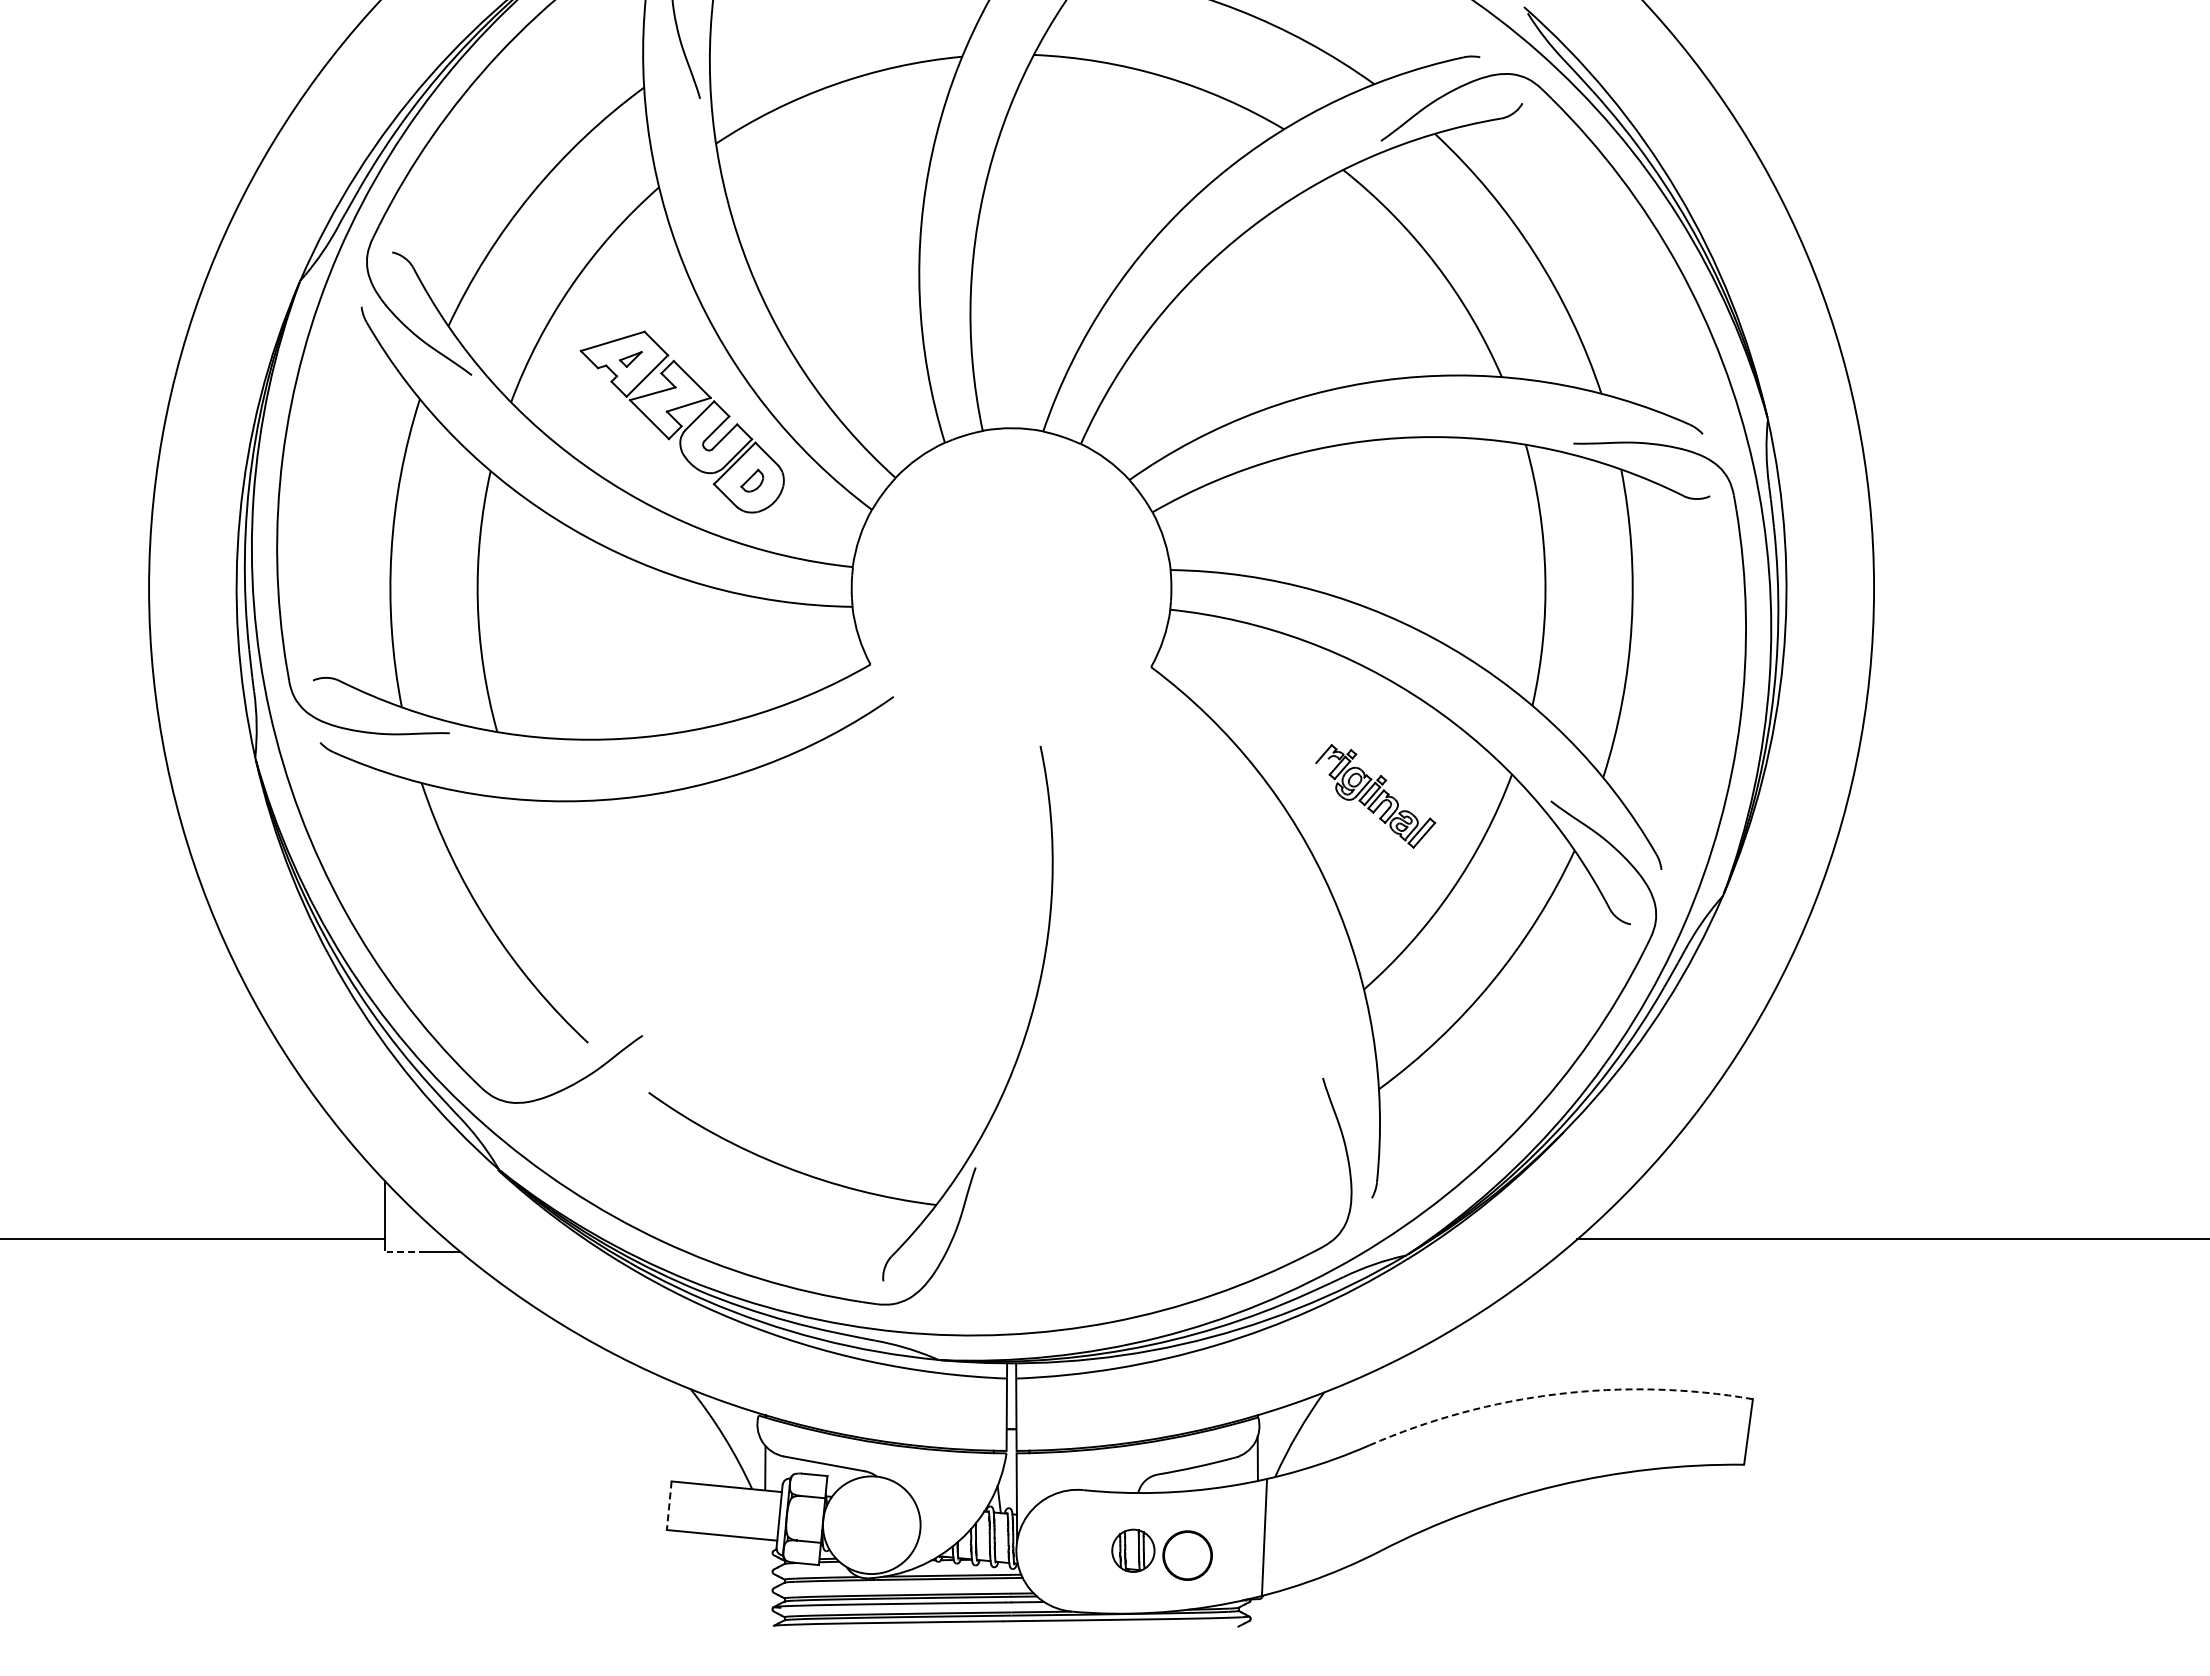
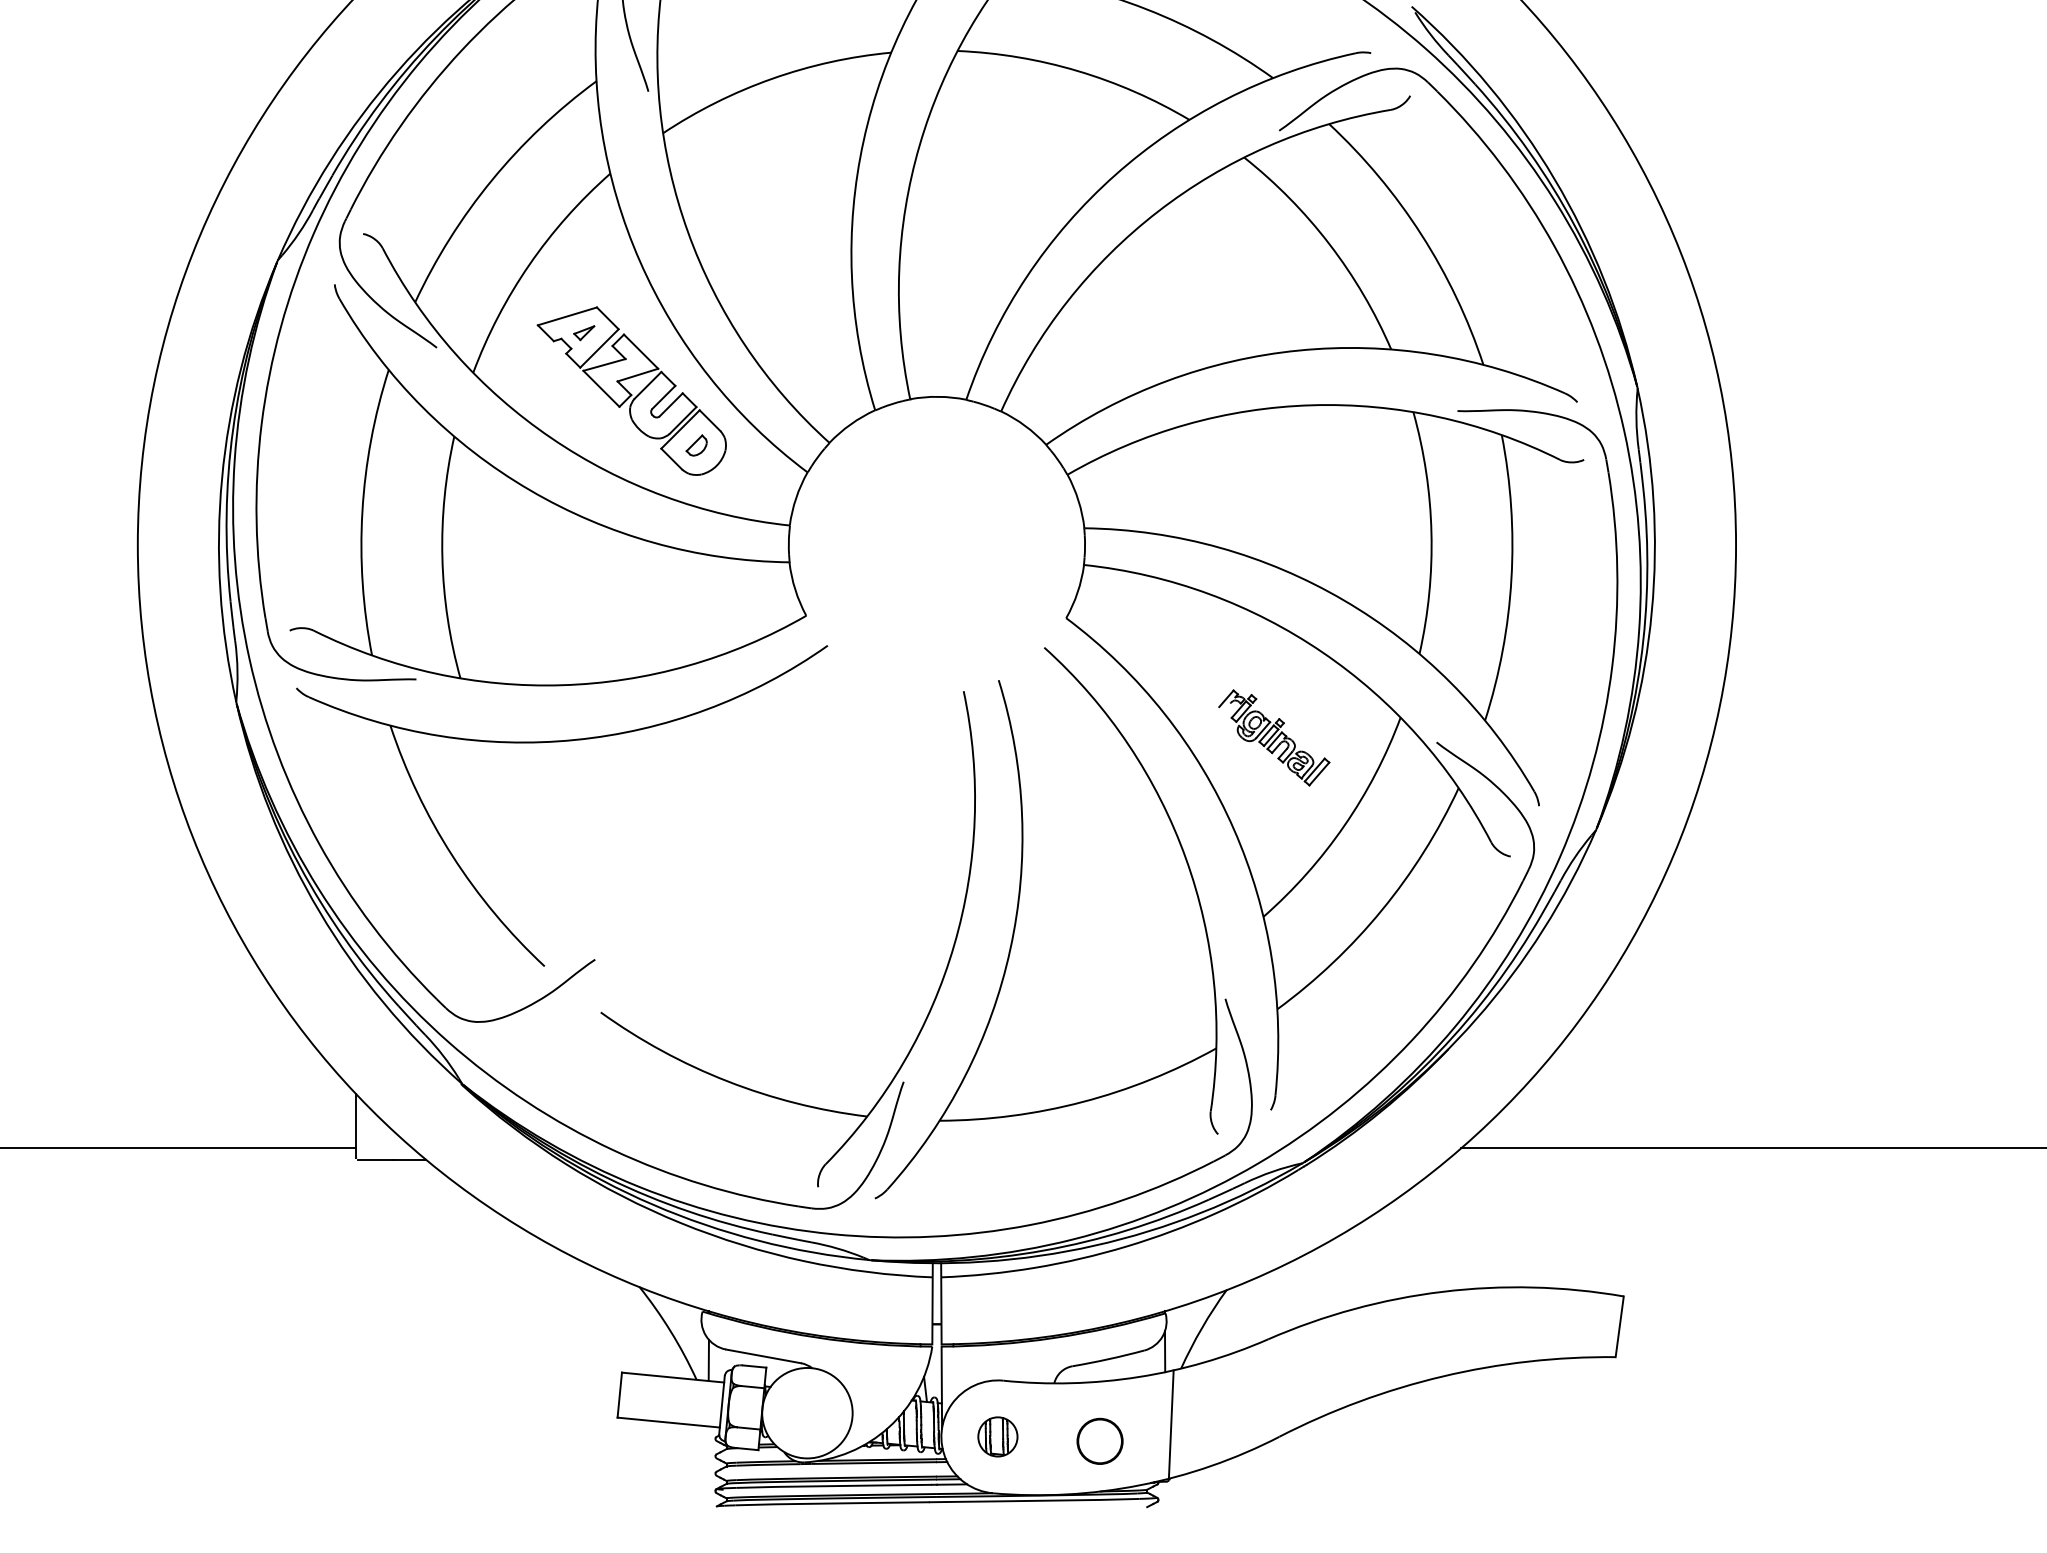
part: (1098, 990) -> (1017, 917), added
line: (405, 1251) -> (375, 1159), dashed -> solid
arc: (1557, 1394) -> (1442, 1292), dashed -> solid
line: (669, 1506) -> (620, 1395), dashed -> solid
part: (1133, 1550) -> (998, 1436), moved

